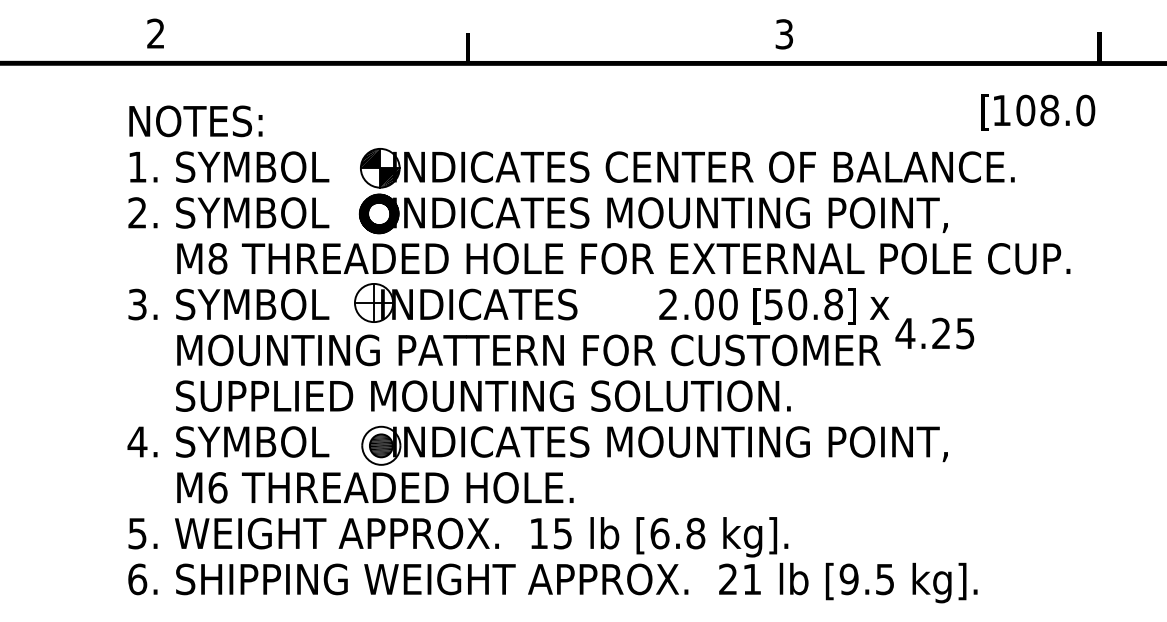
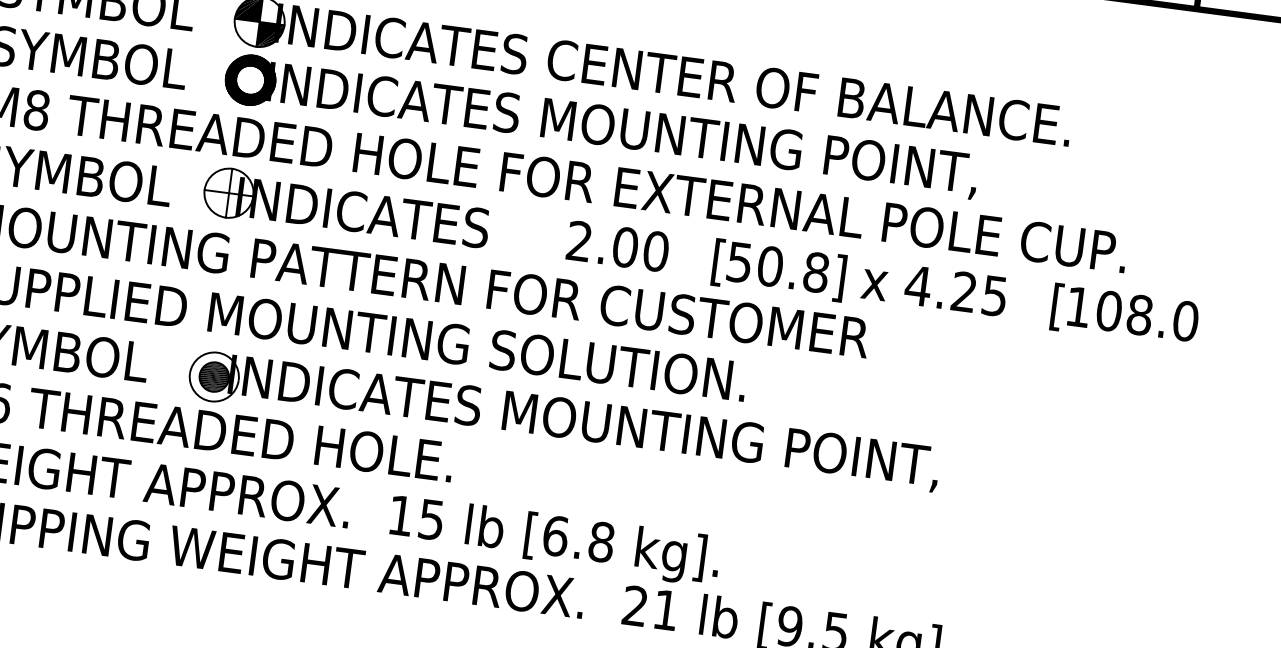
text: (1038, 112) -> (1125, 315), moved
text: (698, 304) -> (618, 246), moved
text: (934, 333) -> (955, 290), moved

